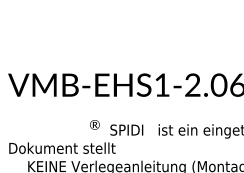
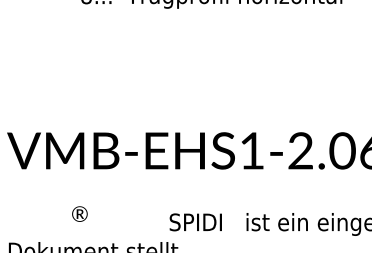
text: (94, 124) -> (79, 213), moved

